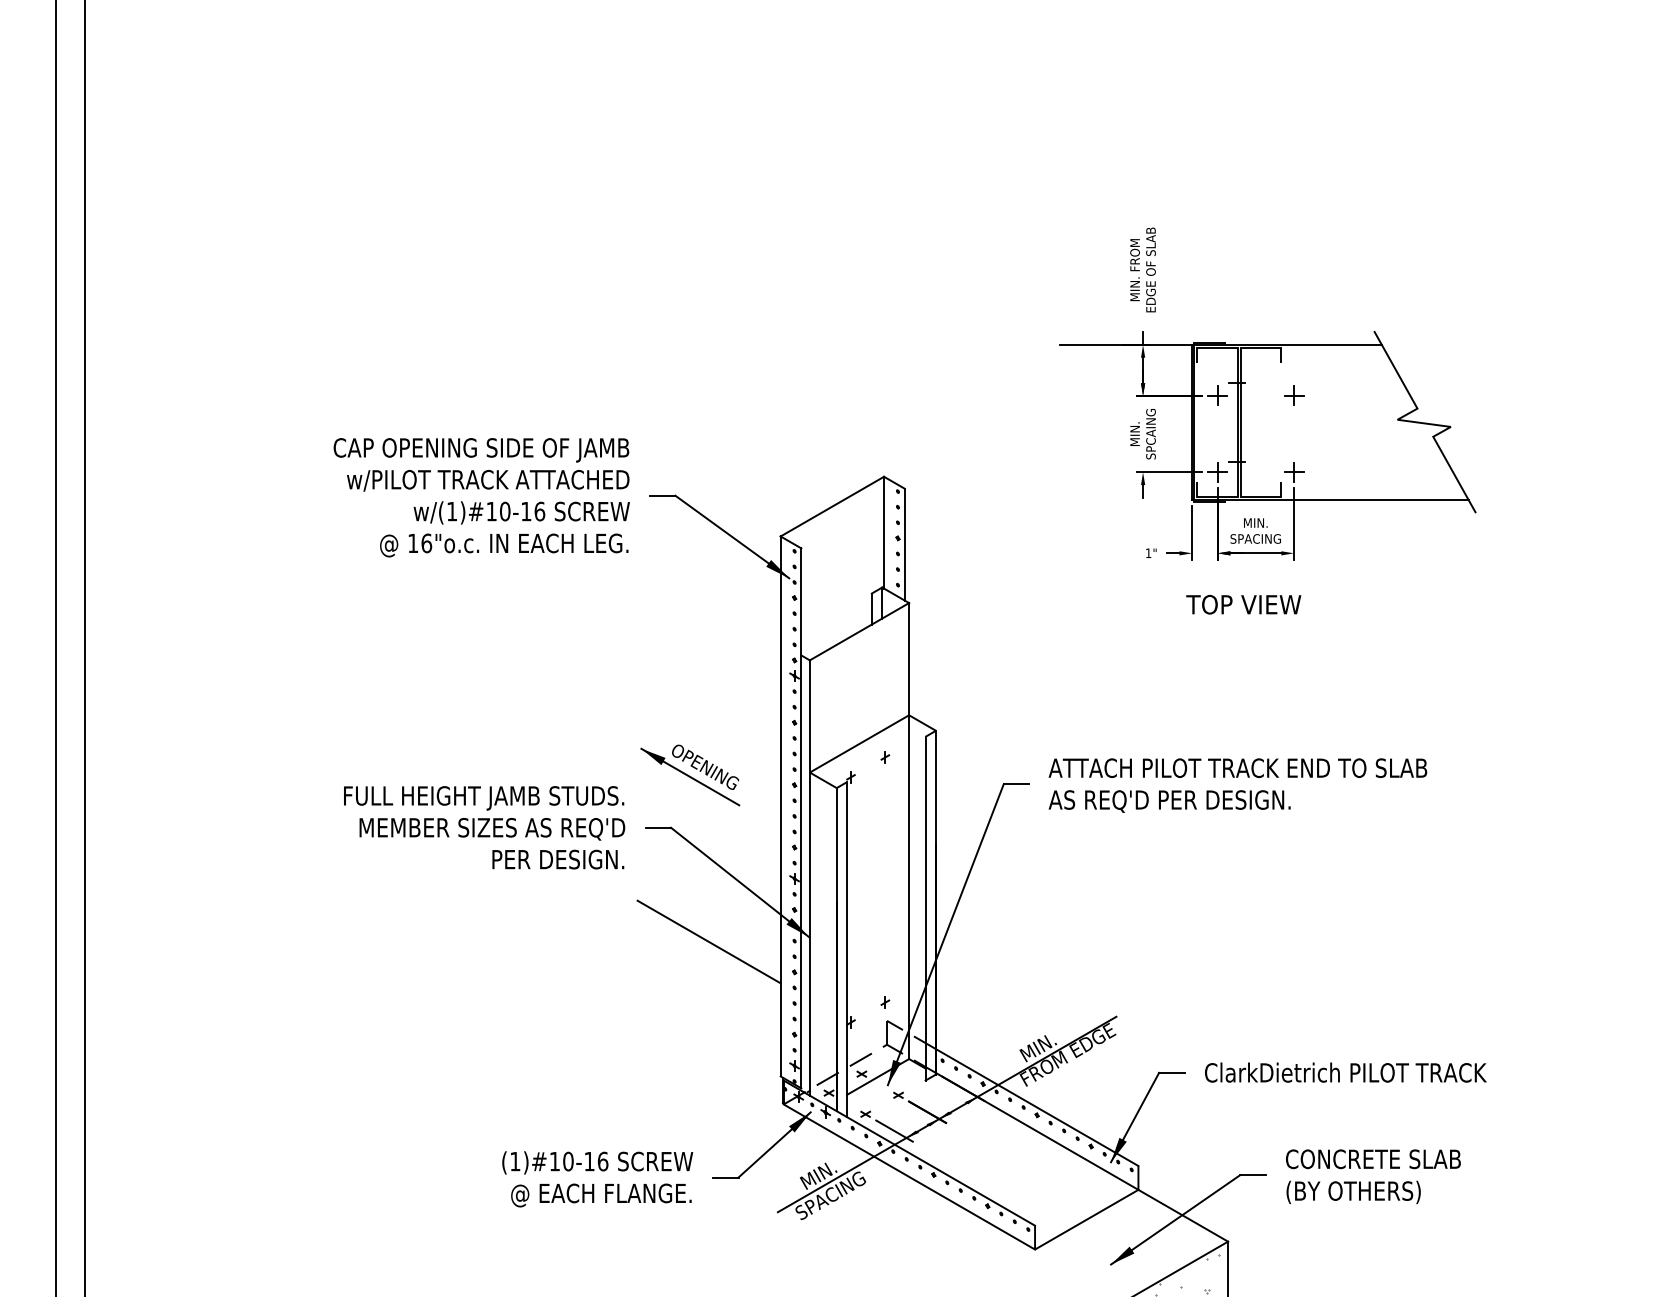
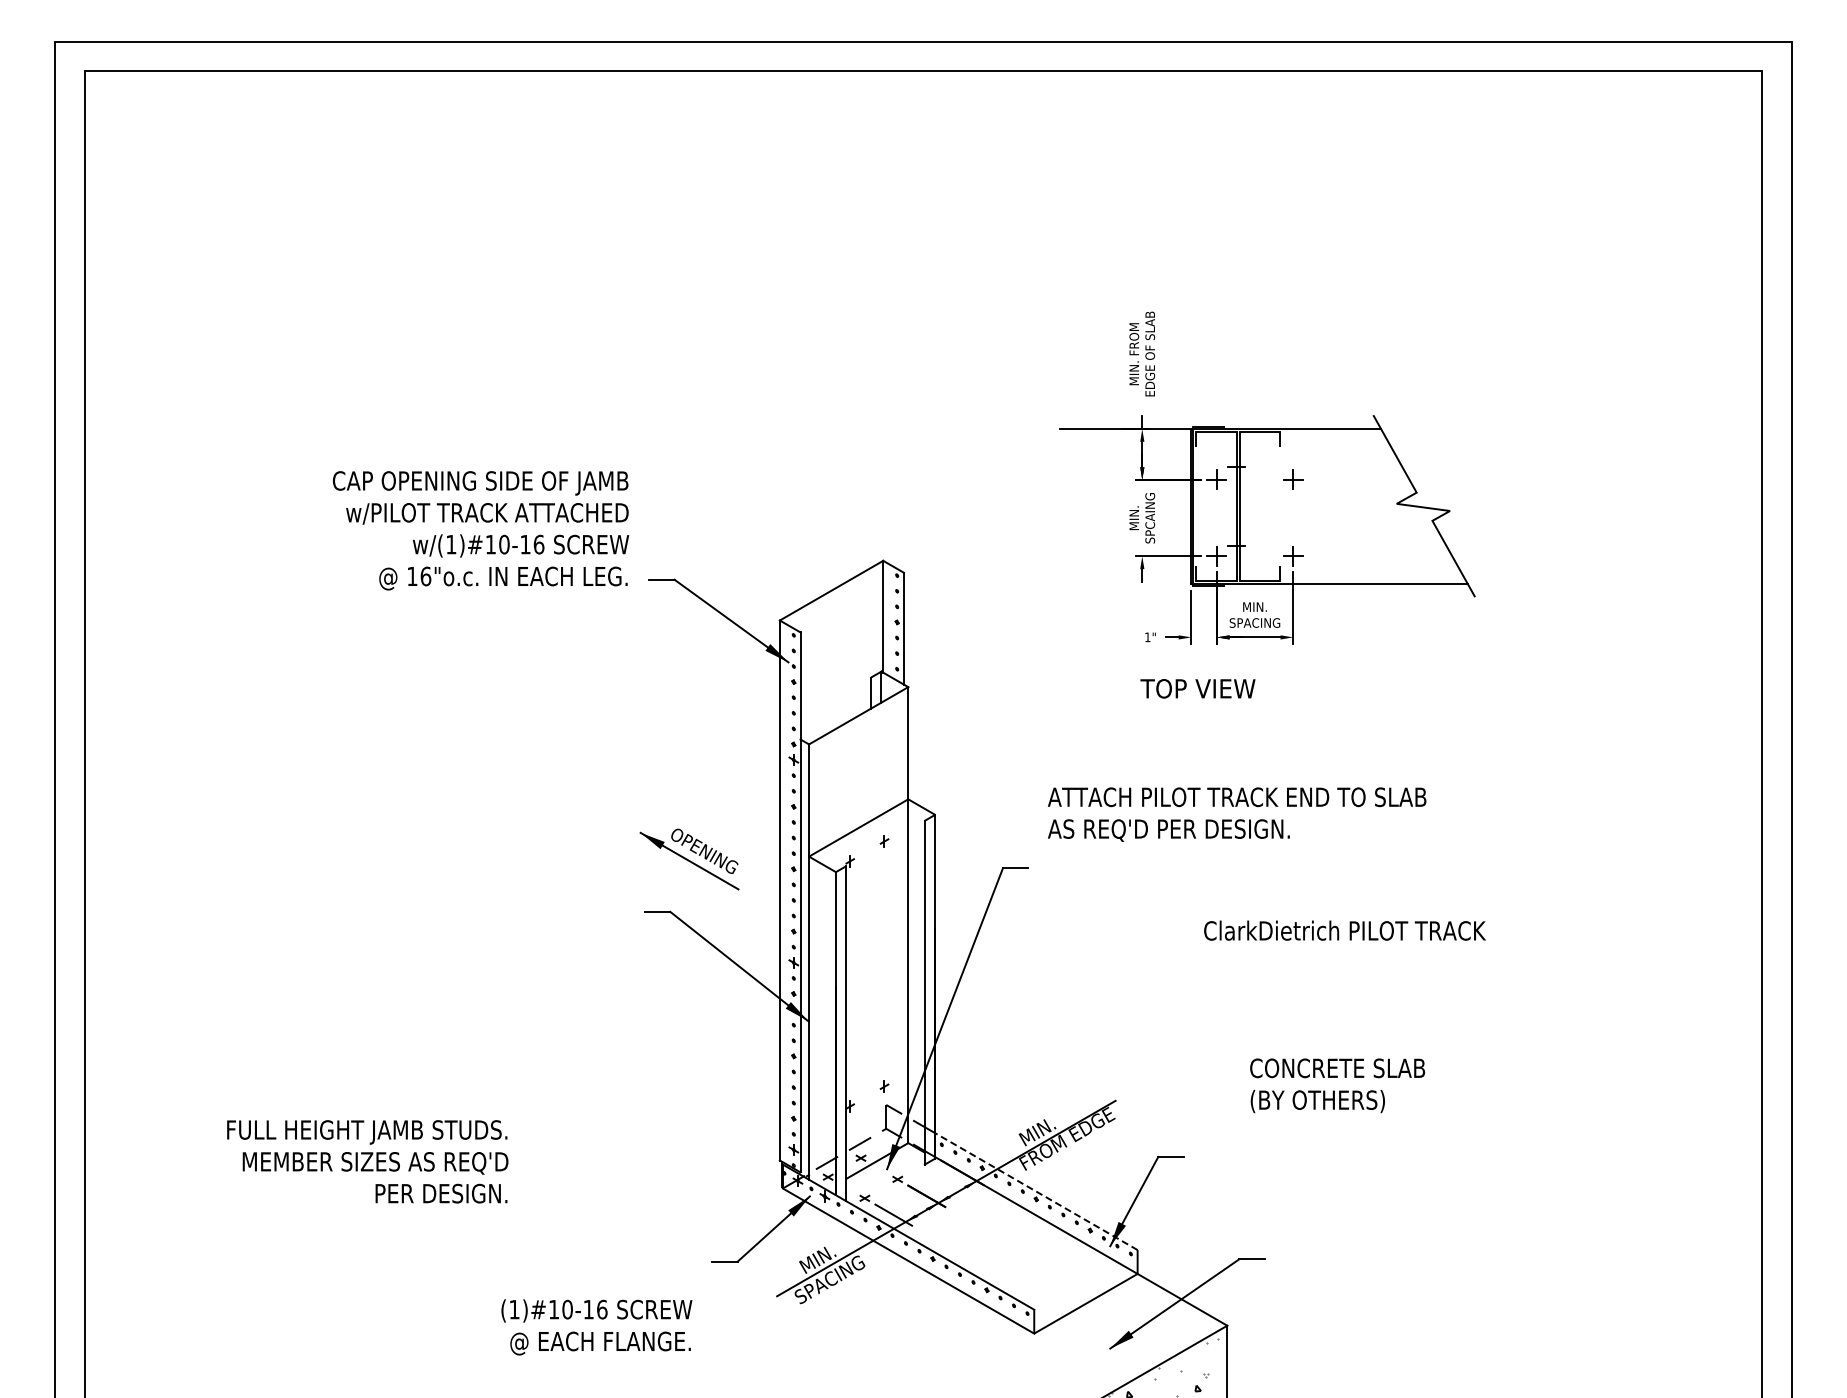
text: (481, 497) -> (480, 530), moved
text: (1243, 604) -> (1197, 688), moved
text: (1238, 785) -> (1237, 814), moved
text: (484, 827) -> (367, 1161), moved
line: (708, 941) -> (707, 1025), removed
text: (1345, 1072) -> (1344, 930), moved
line: (1037, 1107) -> (1036, 1191), solid -> dashed
text: (1373, 1176) -> (1337, 1085), moved
text: (597, 1179) -> (596, 1327), moved

